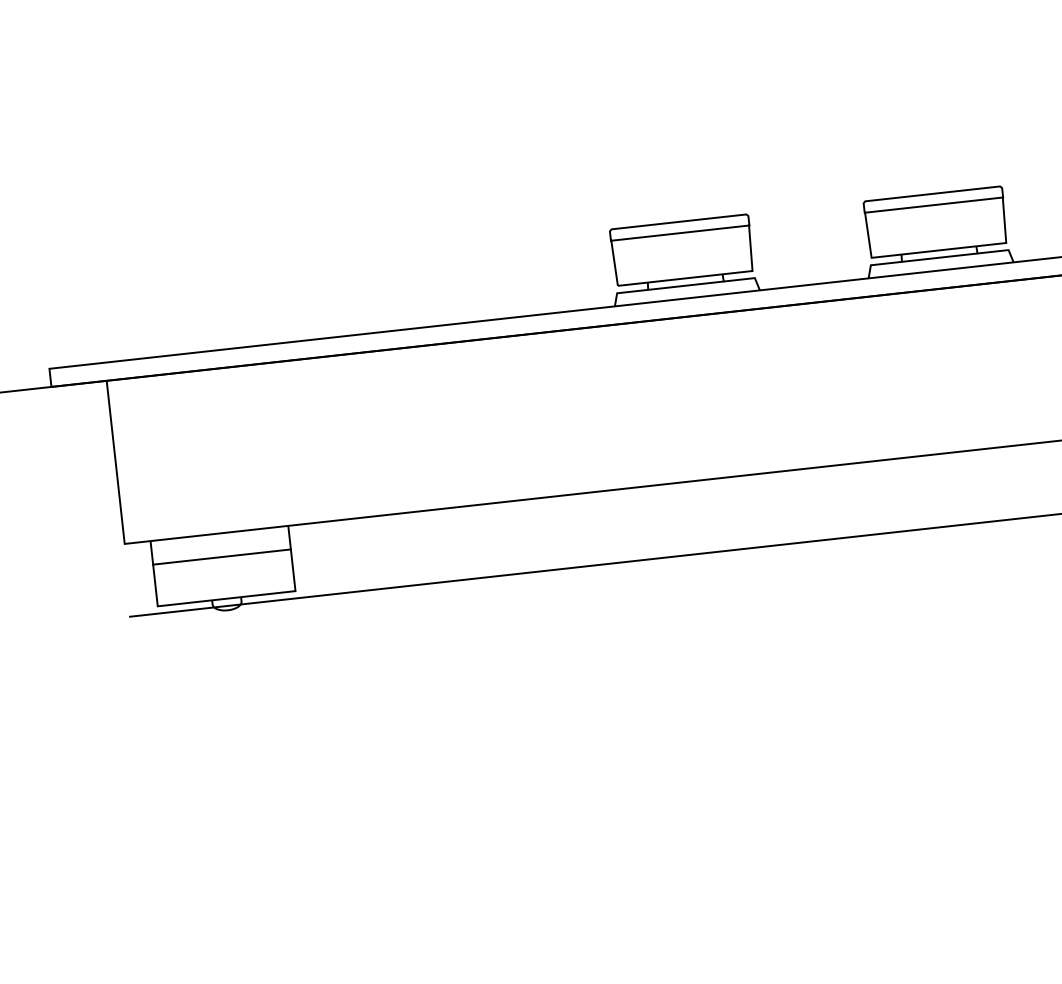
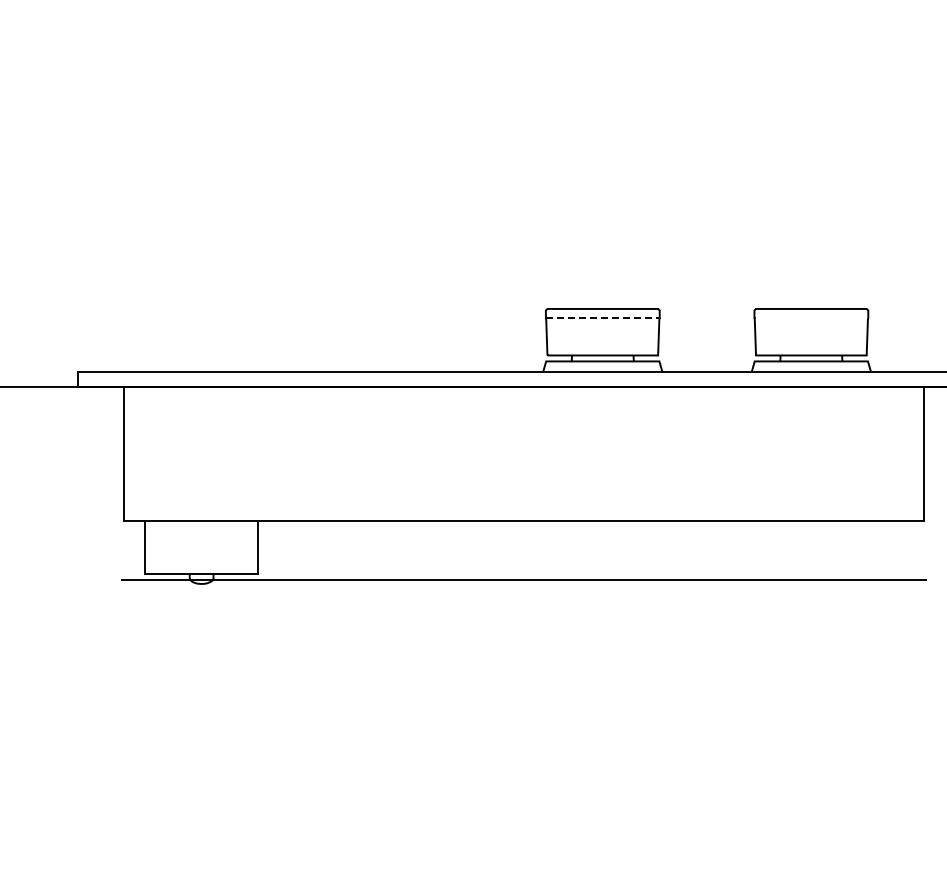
line: (932, 205) -> (810, 318), removed
line: (679, 233) -> (602, 318), solid -> dashed
line: (221, 557) -> (201, 540), removed

